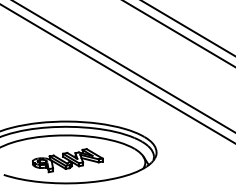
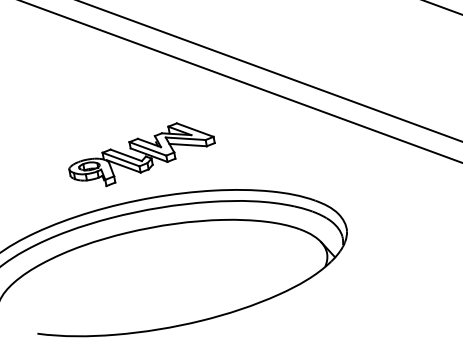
part: (67, 160) -> (141, 154), moved

